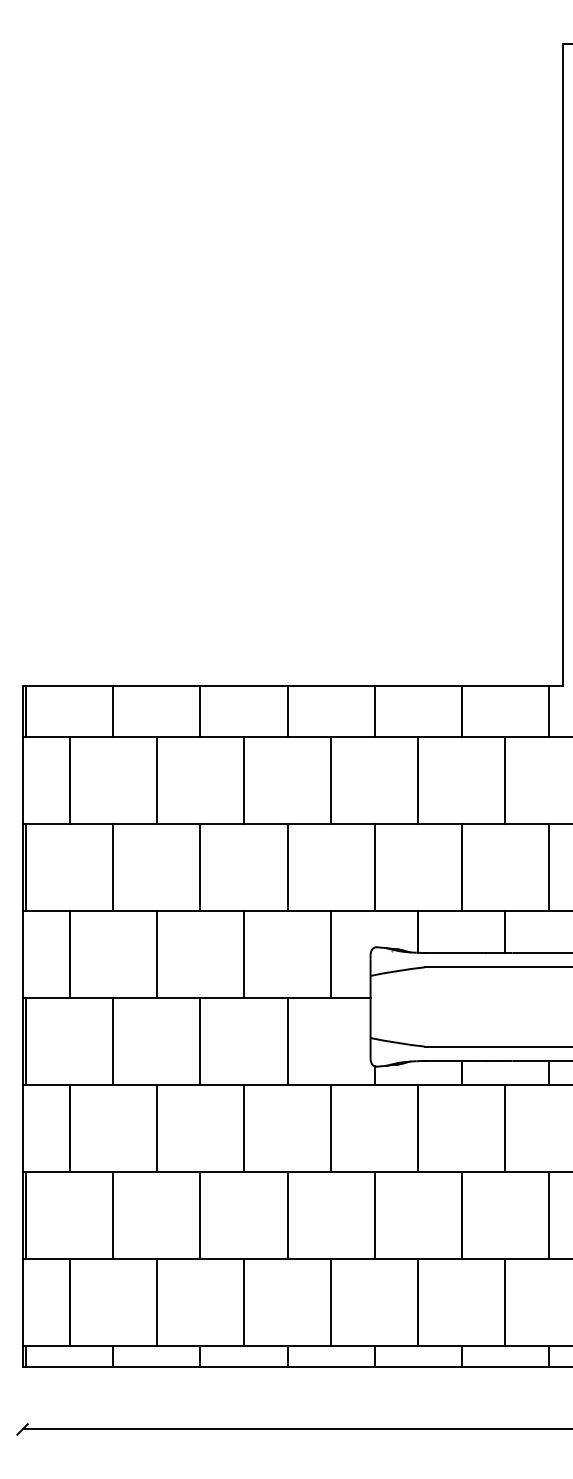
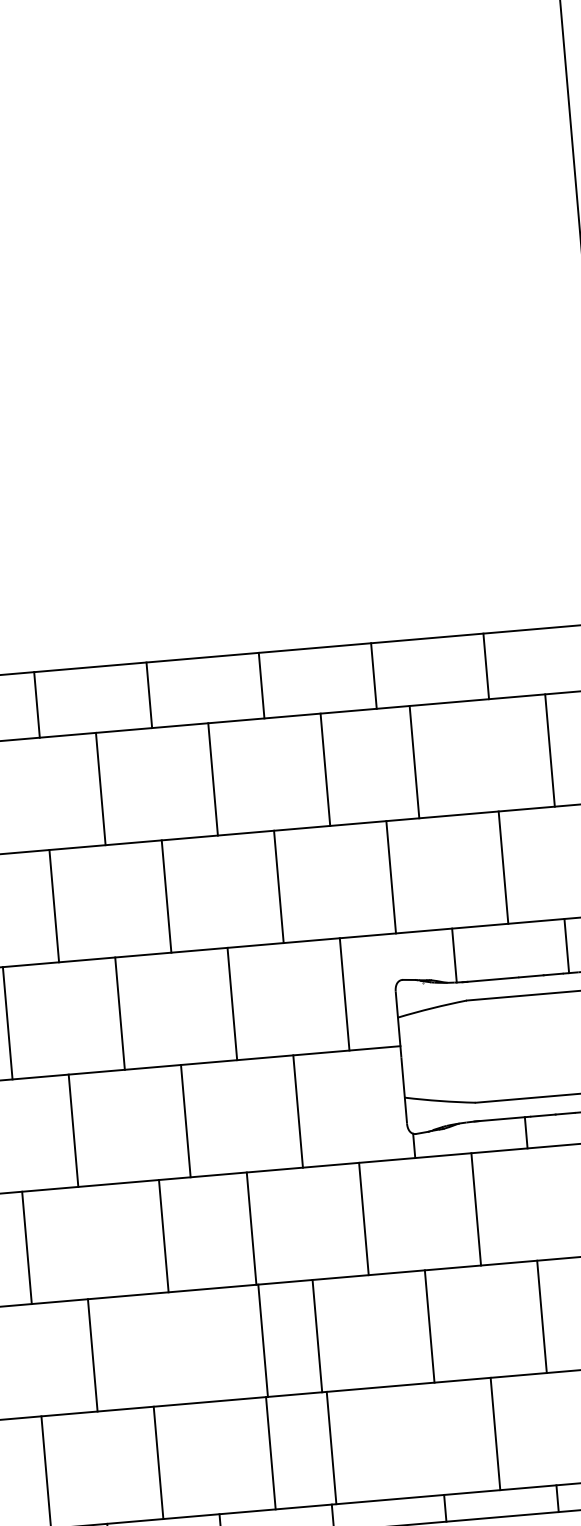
line: (418, 779) -> (414, 760), moved
line: (156, 1128) -> (163, 1235), moved
line: (200, 1215) -> (263, 1340), moved
line: (331, 1302) -> (332, 1447), moved

